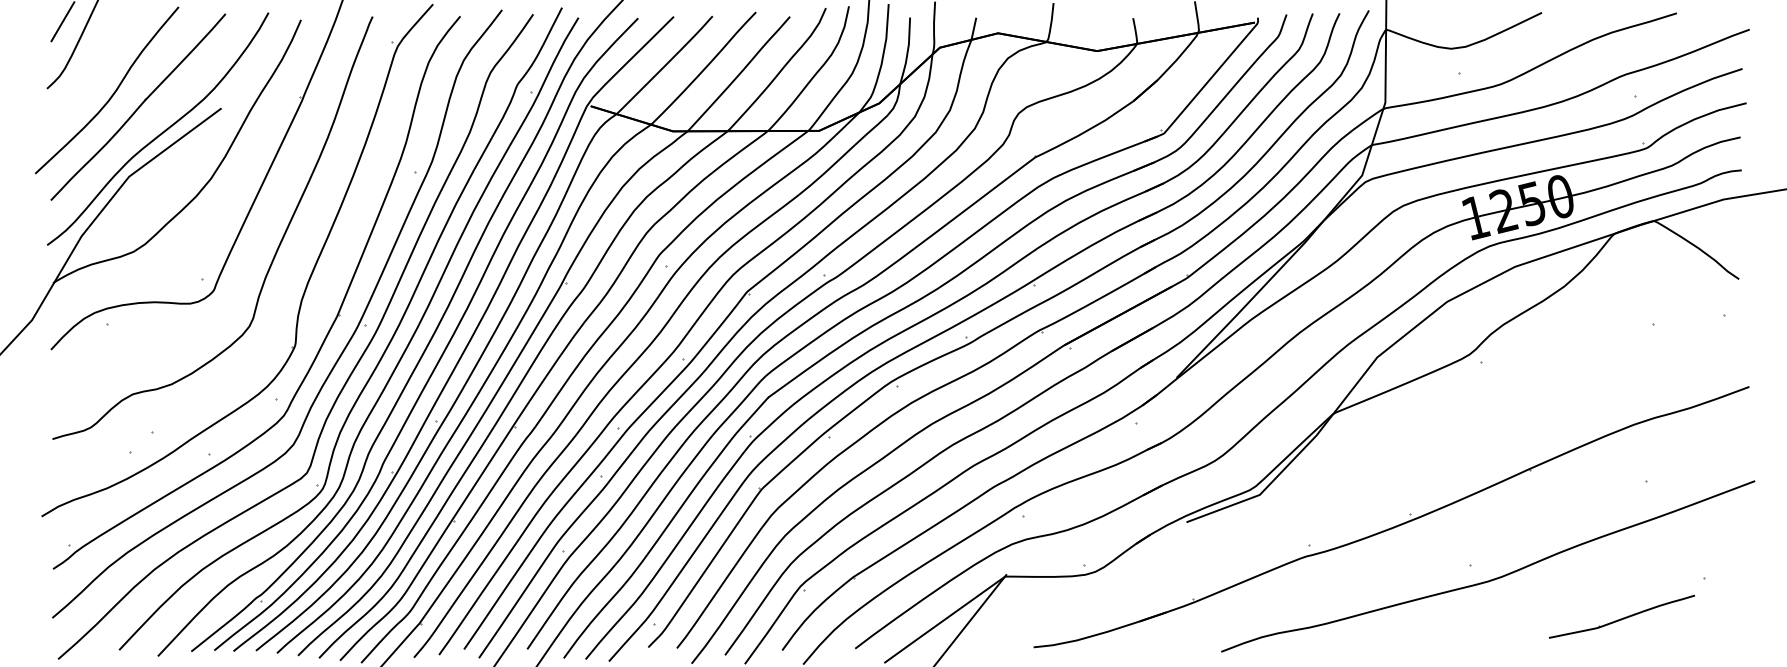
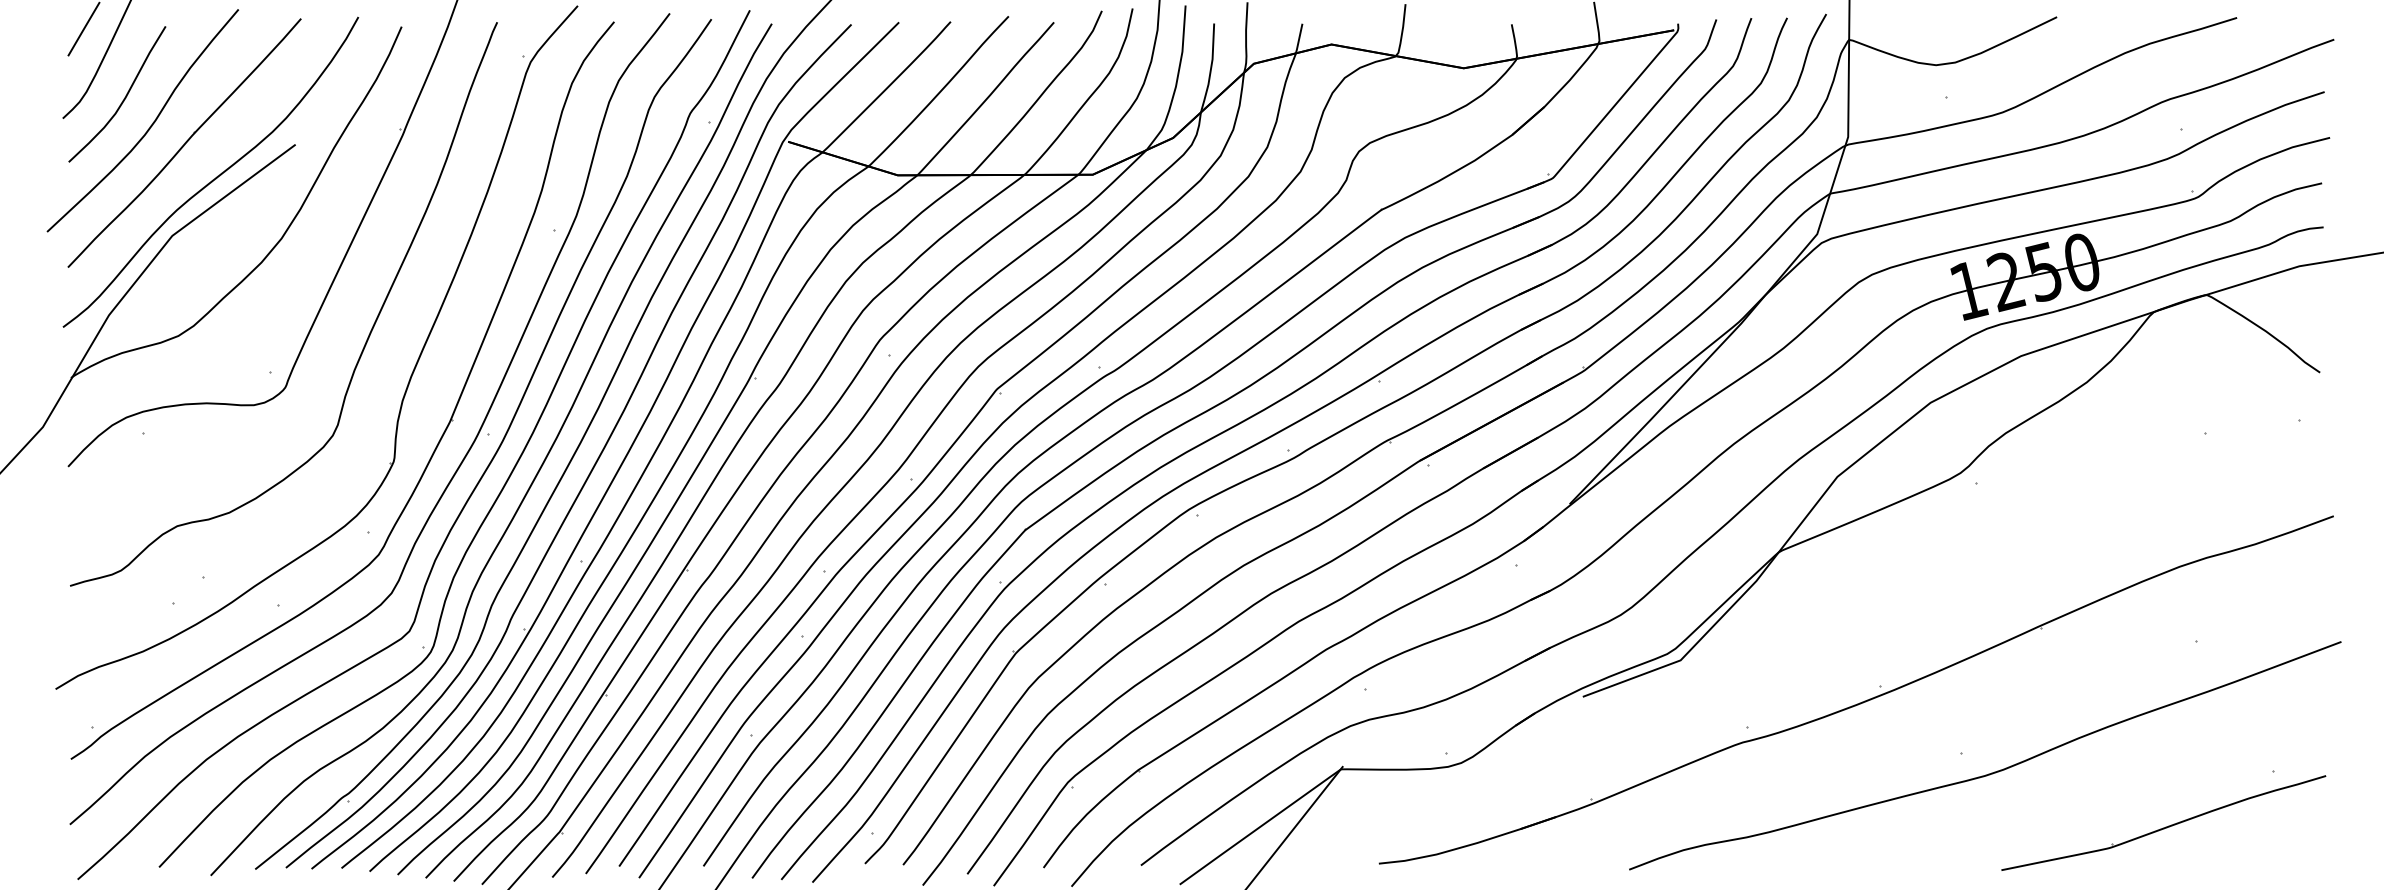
curve: (92, 73) -> (123, 98), added
part: (1621, 616) -> (2163, 822), size x1.67

